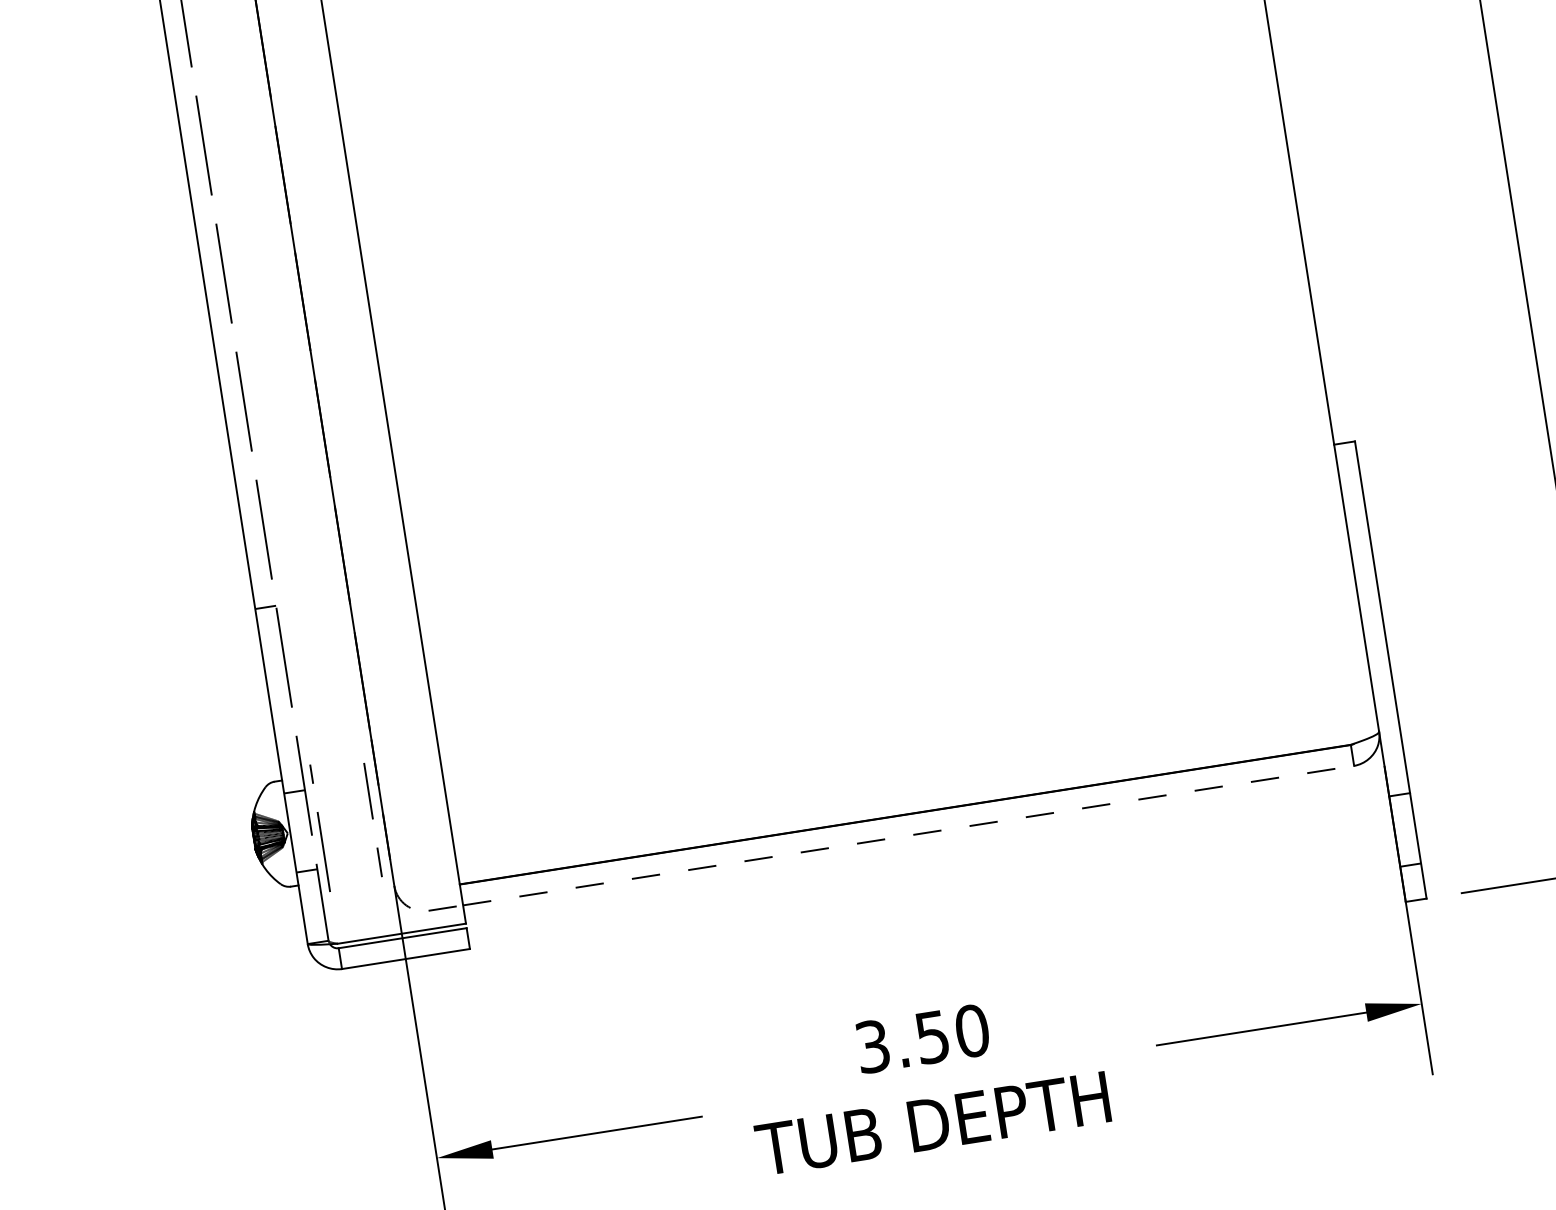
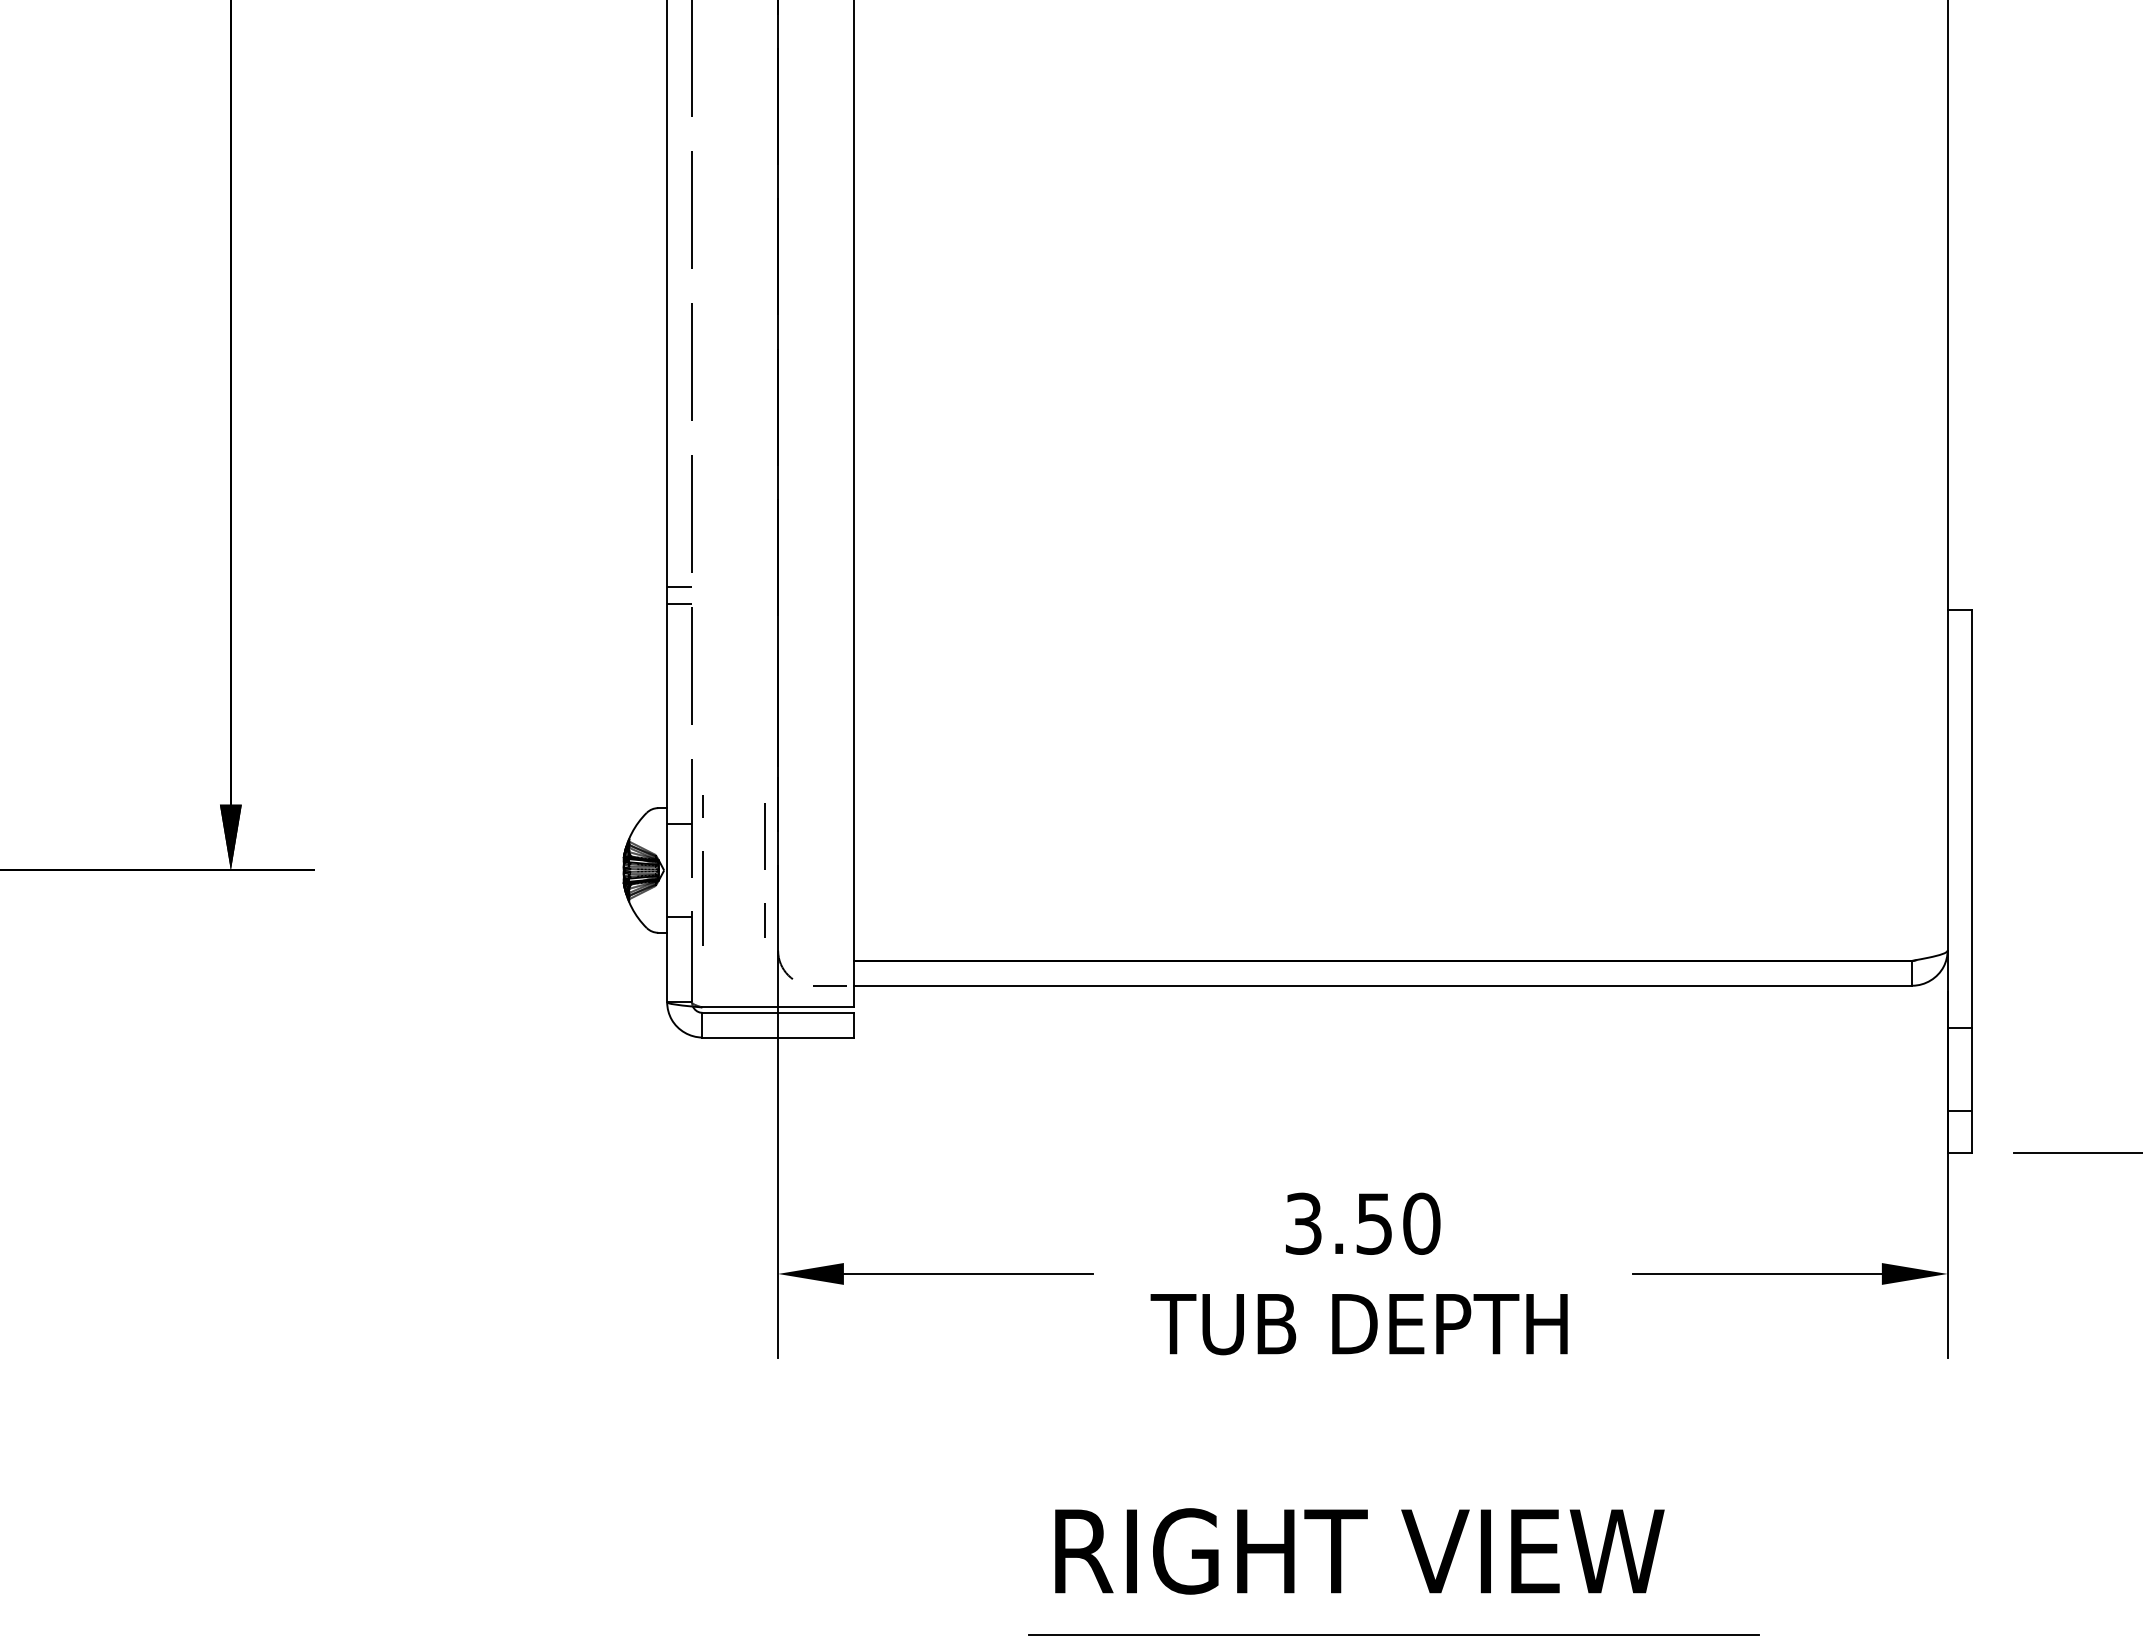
line: (263, 593) -> (679, 587), added
line: (908, 835) -> (1383, 985), dashed -> solid

